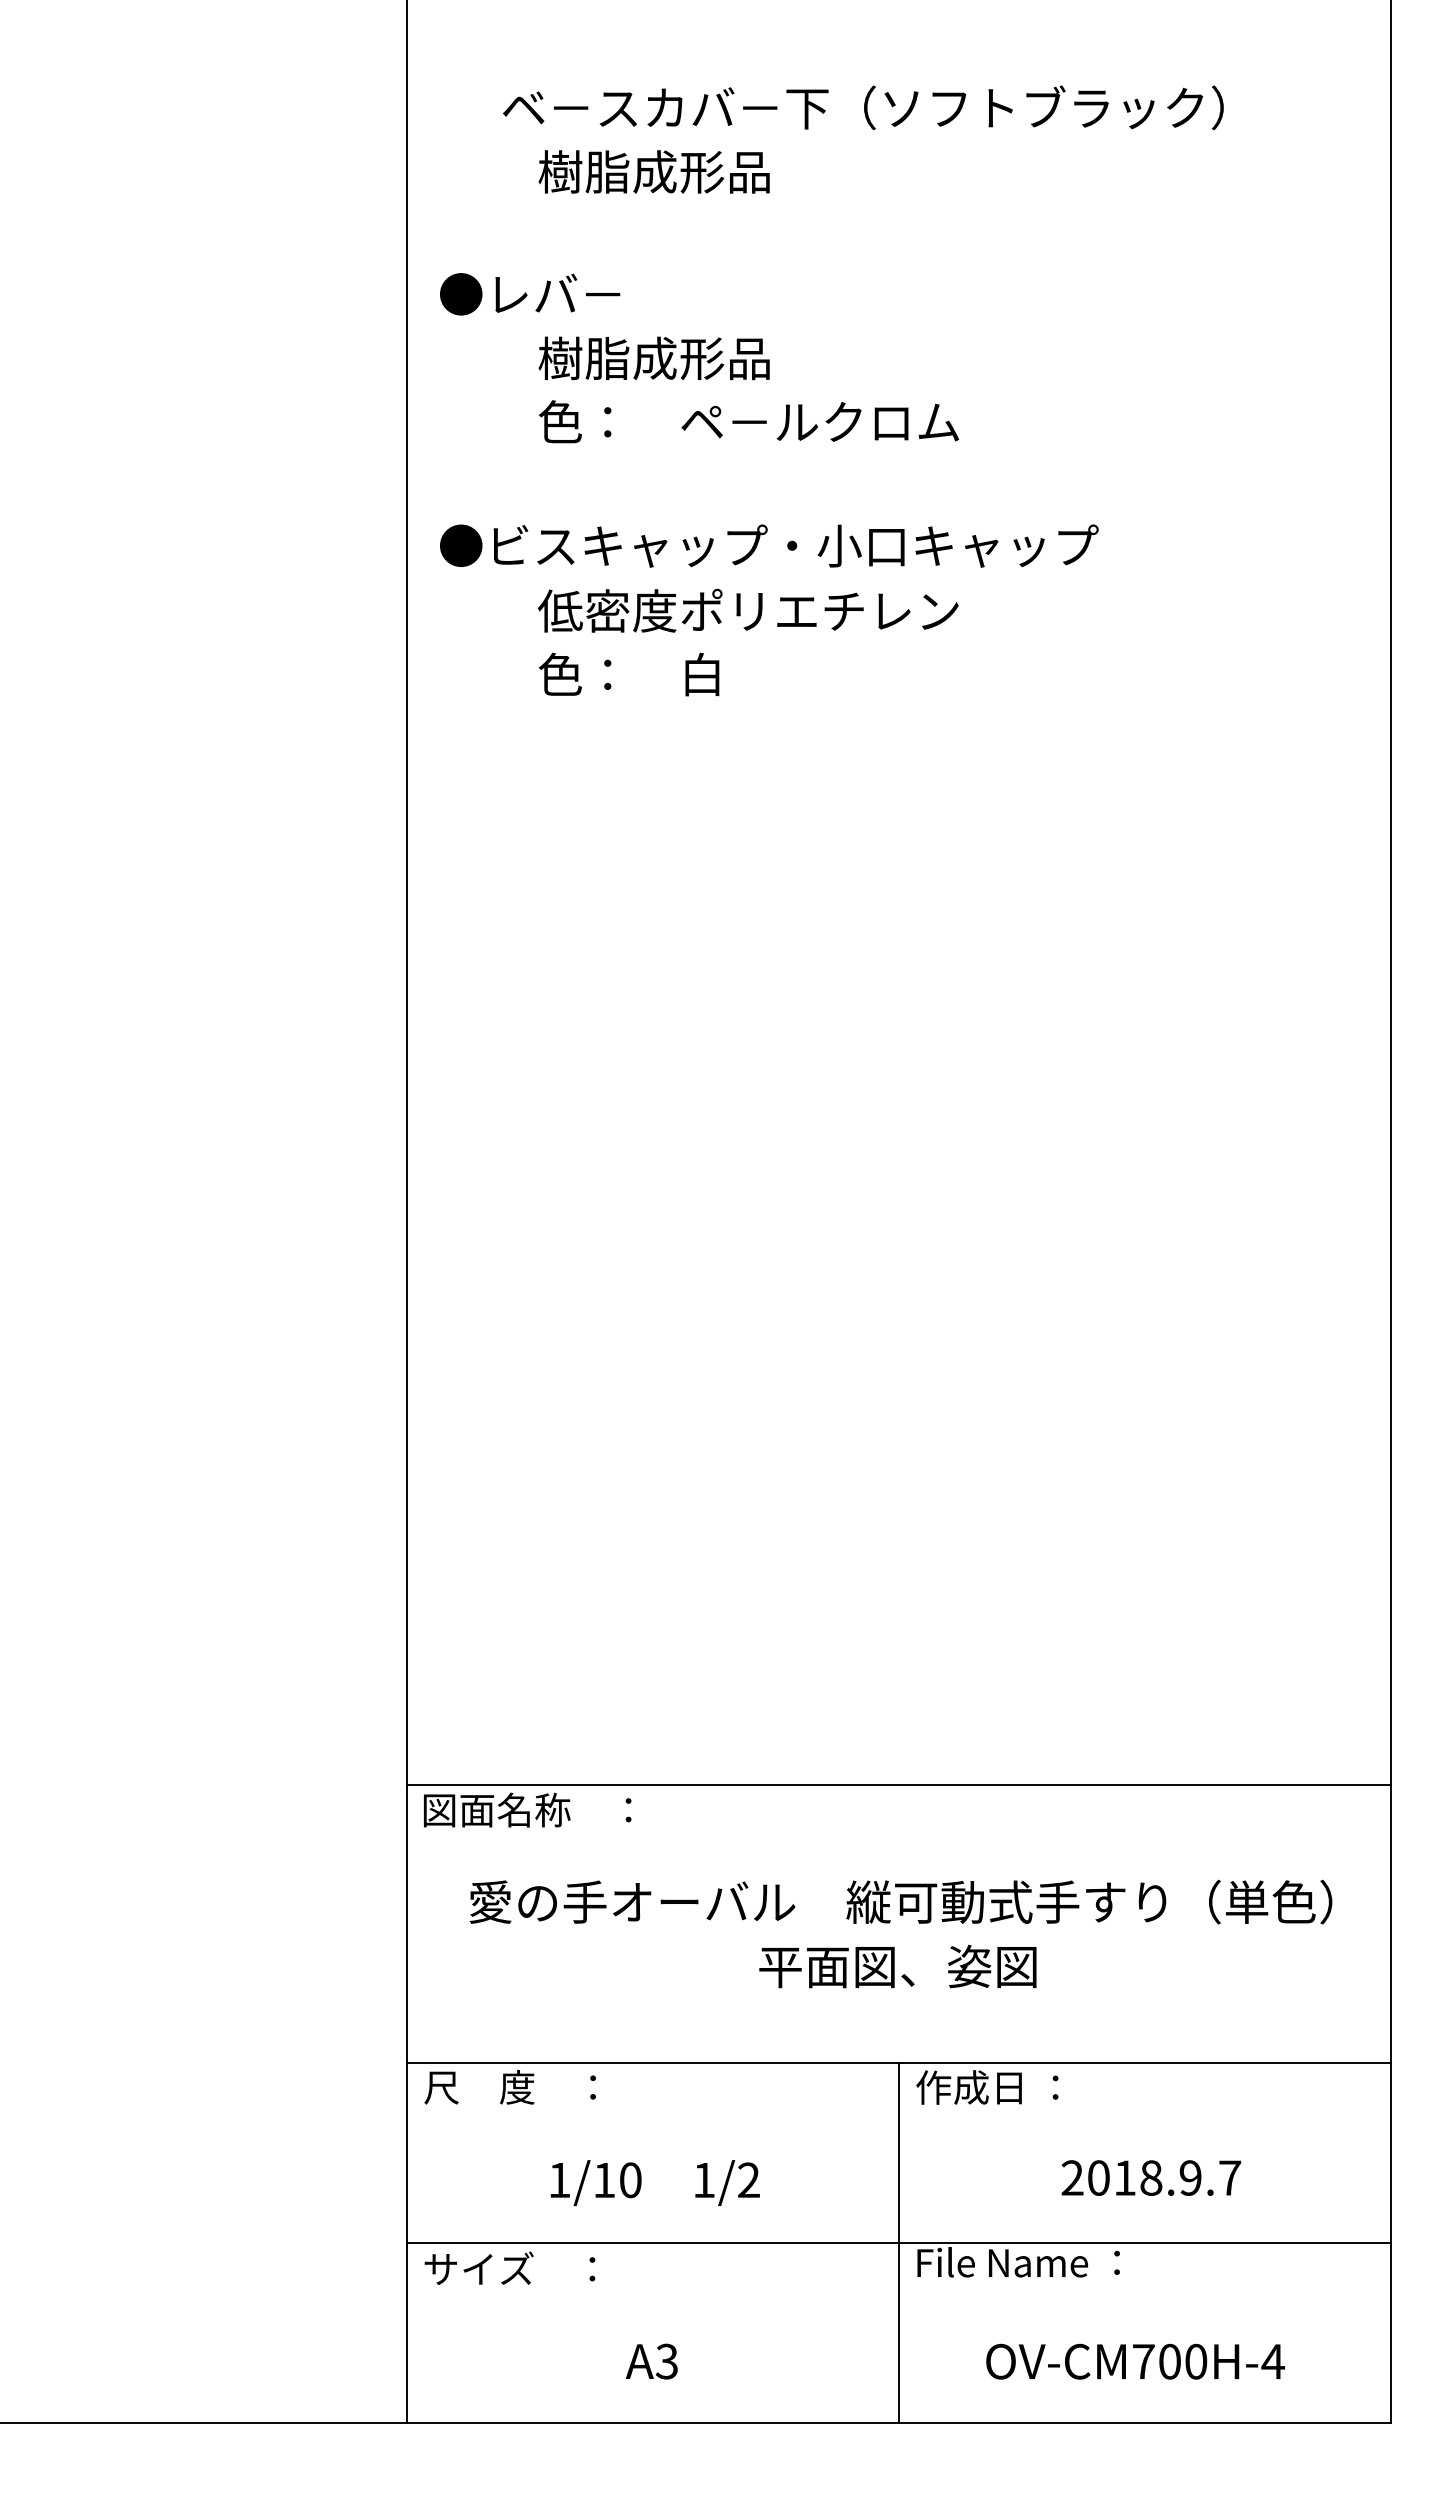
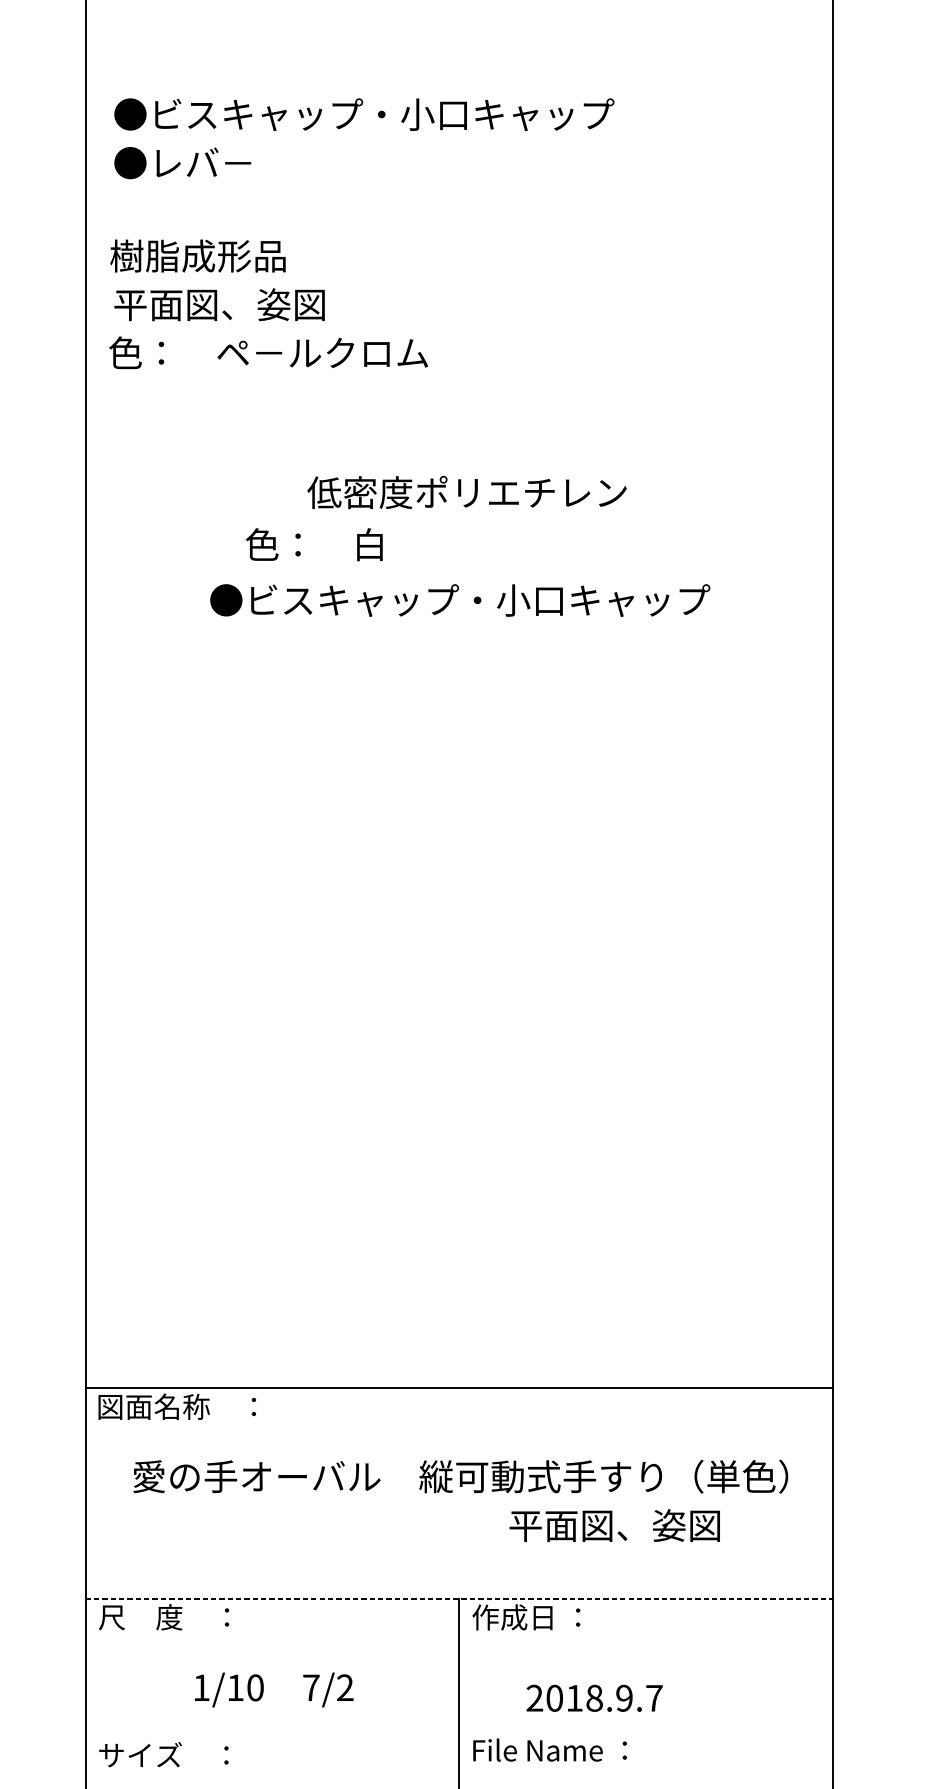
text: (833, 107) -> (409, 114), ベ－スカバ－下（ソフトブラック） -> ●ビスキャップ・小口キャップ
text: (606, 171) -> (237, 162), 樹脂成形品 -> ●レバ－
text: (554, 294) -> (197, 256), ●レバ－ -> 樹脂成形品
text: (606, 358) -> (237, 304), 樹脂成形品 -> 平面図、姿図
text: (748, 421) -> (268, 352), moved
text: (769, 545) -> (460, 600), moved
text: (747, 610) -> (466, 492), moved
text: (628, 674) -> (313, 544), moved
text: (897, 1966) -> (614, 1525), moved
line: (899, 2062) -> (459, 1598), solid -> dashed
text: (1151, 2177) -> (594, 1697), moved
text: (704, 2180) -> (311, 1688), 1/2 -> 7/2
line: (898, 2242) -> (458, 1735), removed

